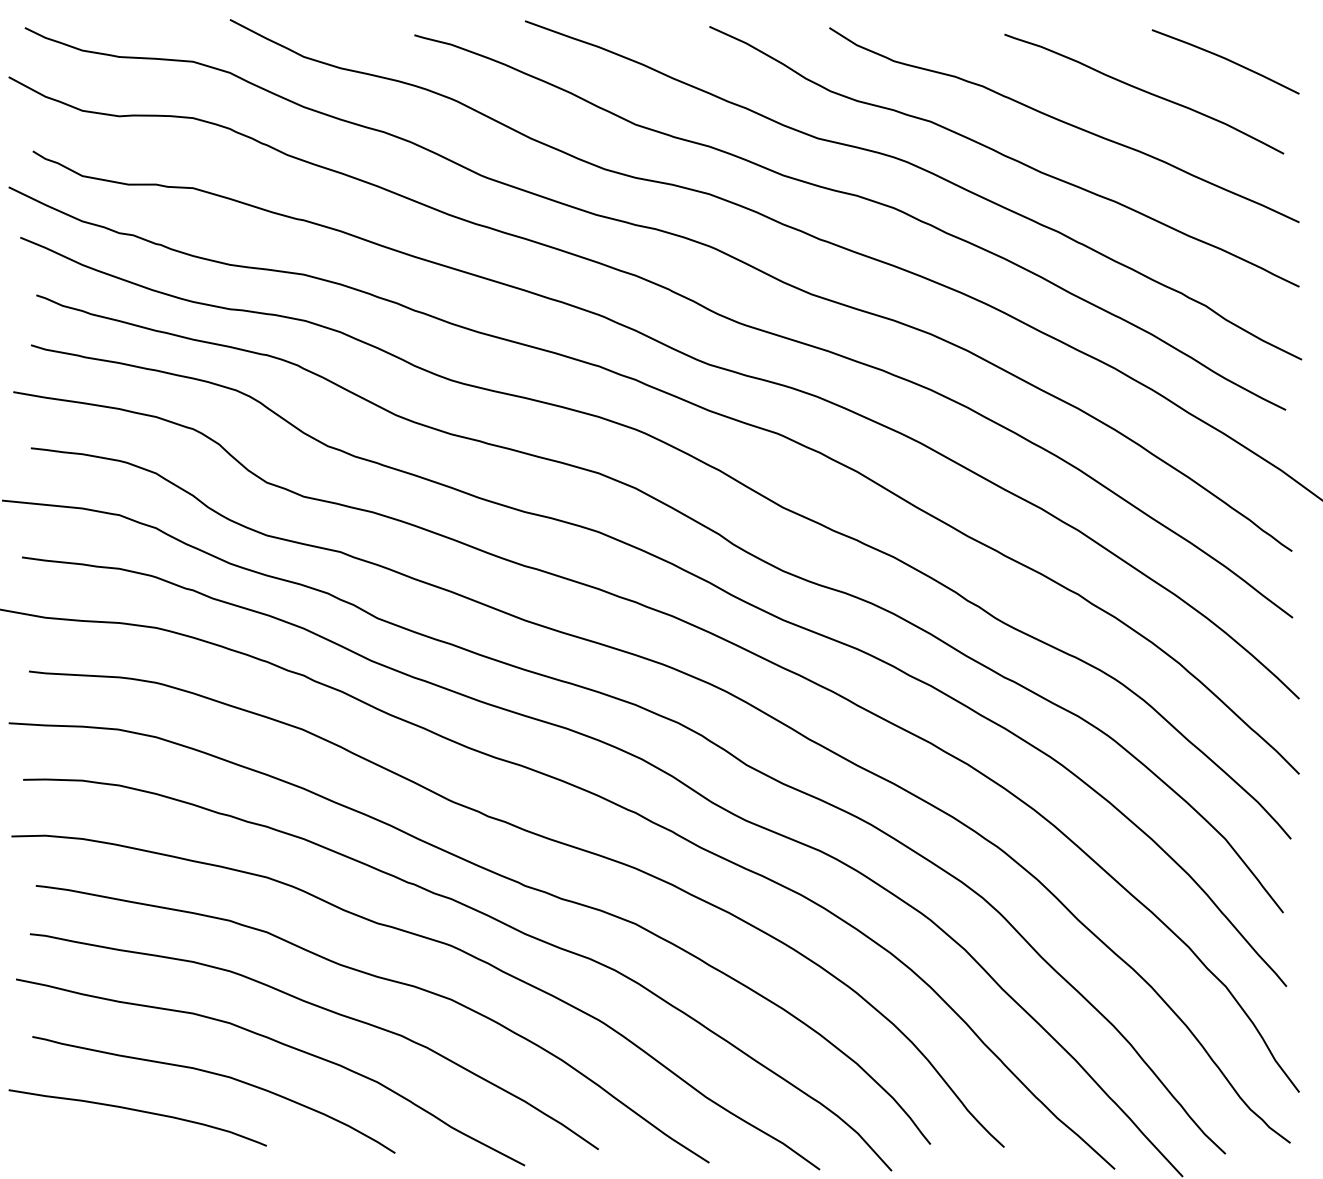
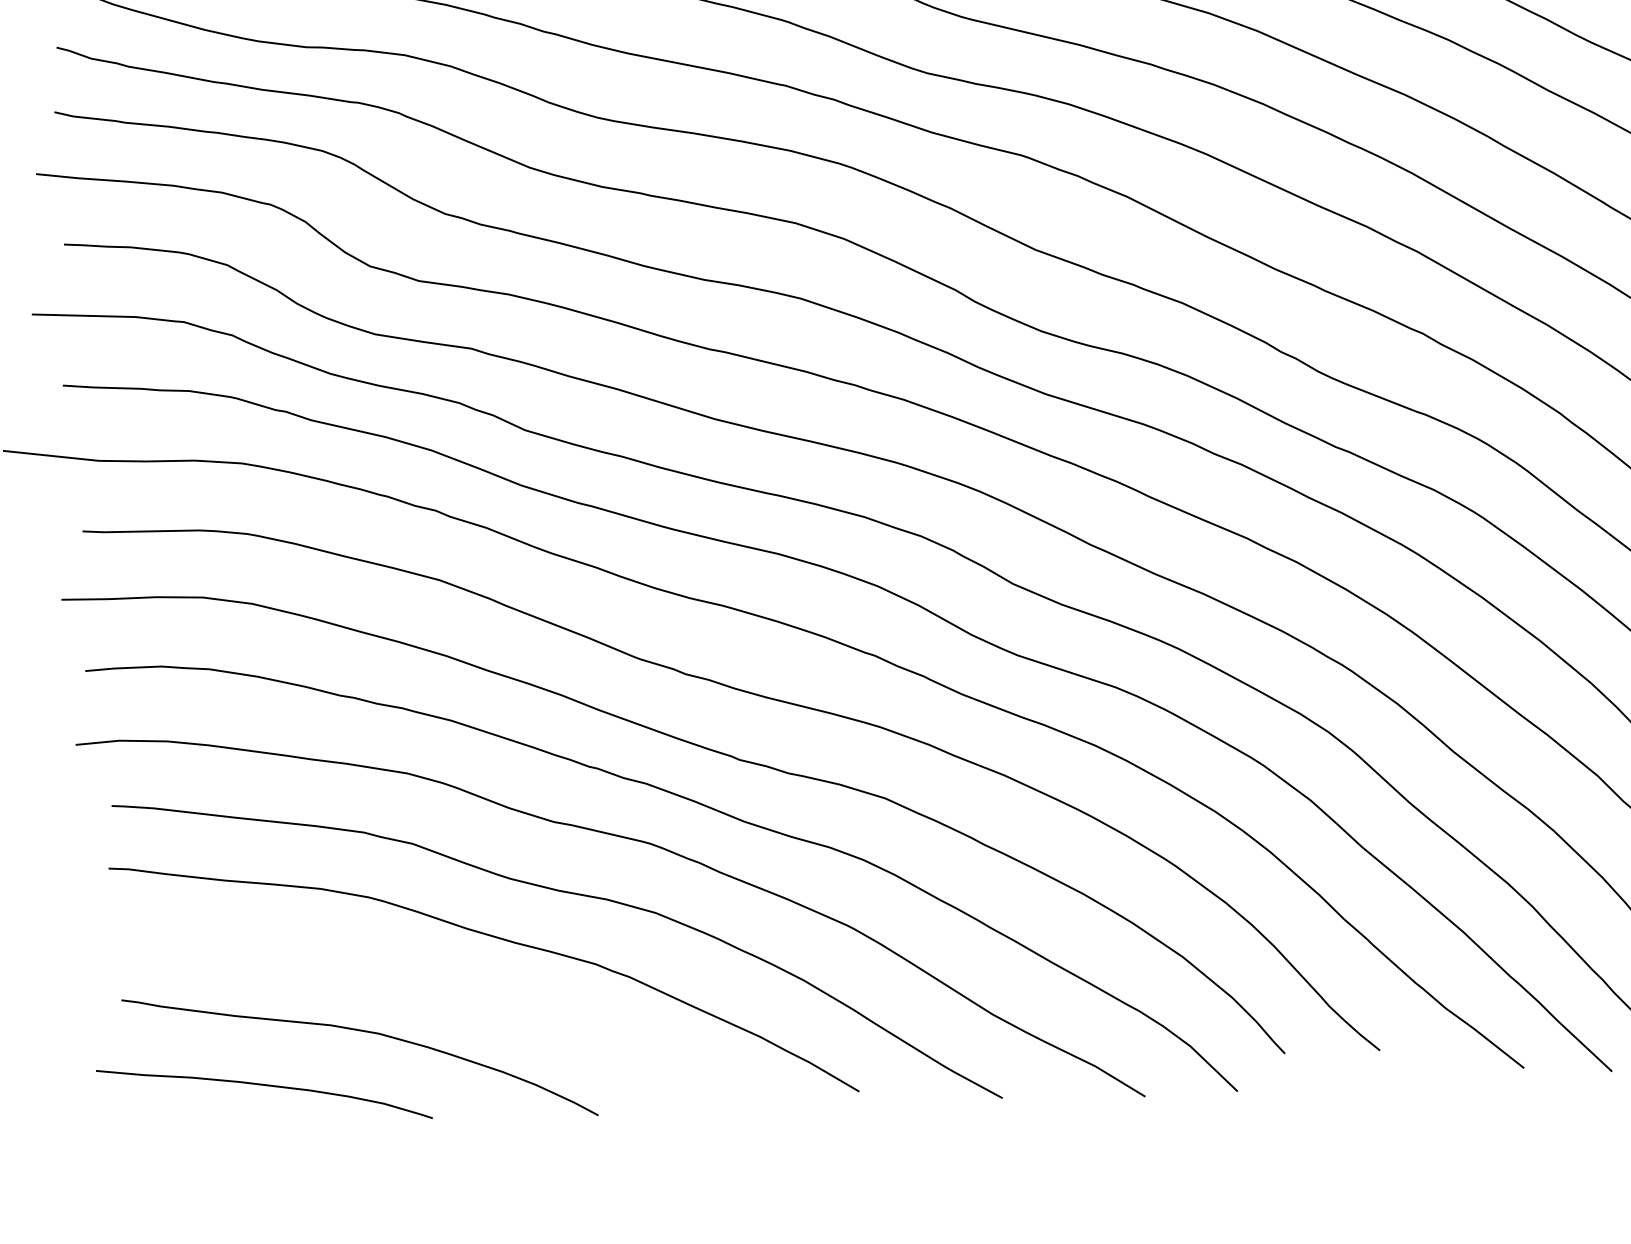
curve: (283, 1045) -> (444, 987), removed

